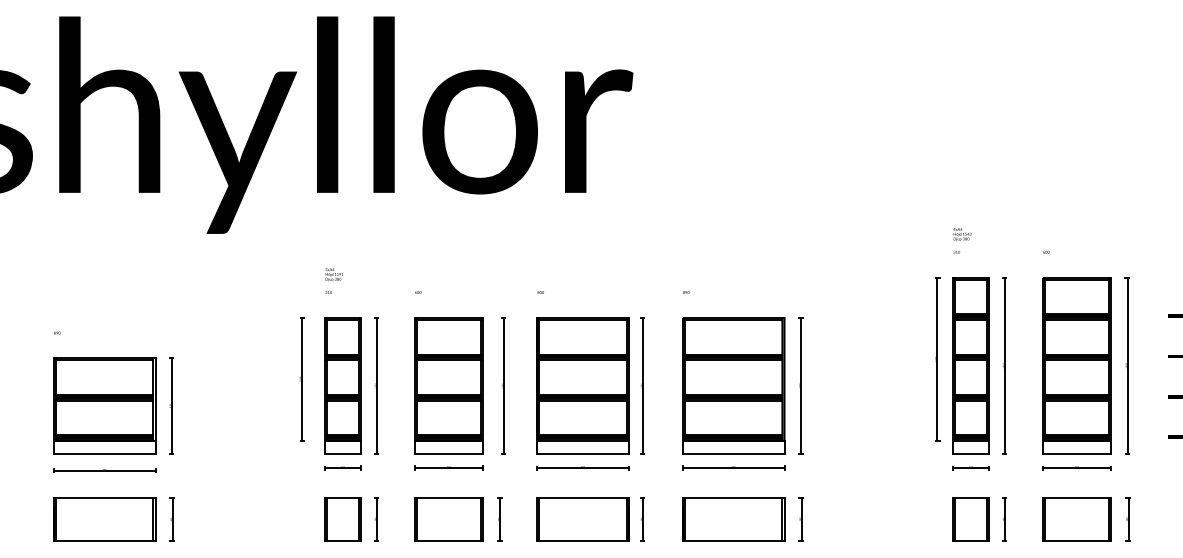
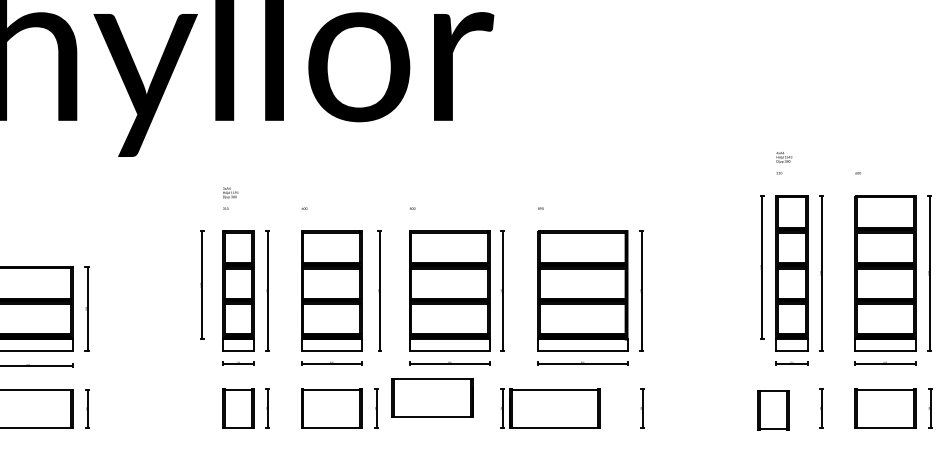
part: (582, 519) -> (431, 398), moved
part: (733, 519) -> (555, 408), moved
part: (970, 519) -> (772, 410), moved

